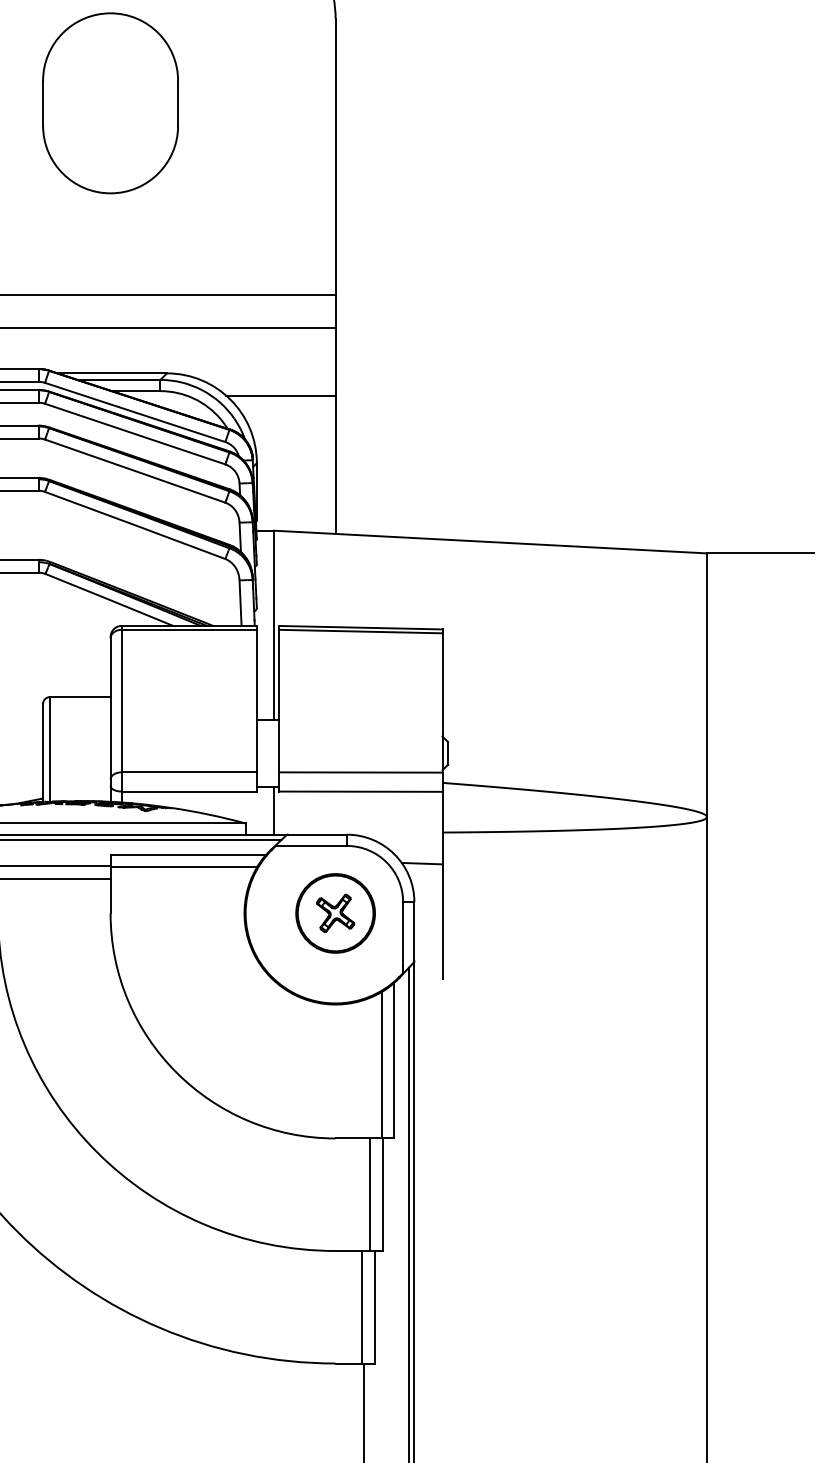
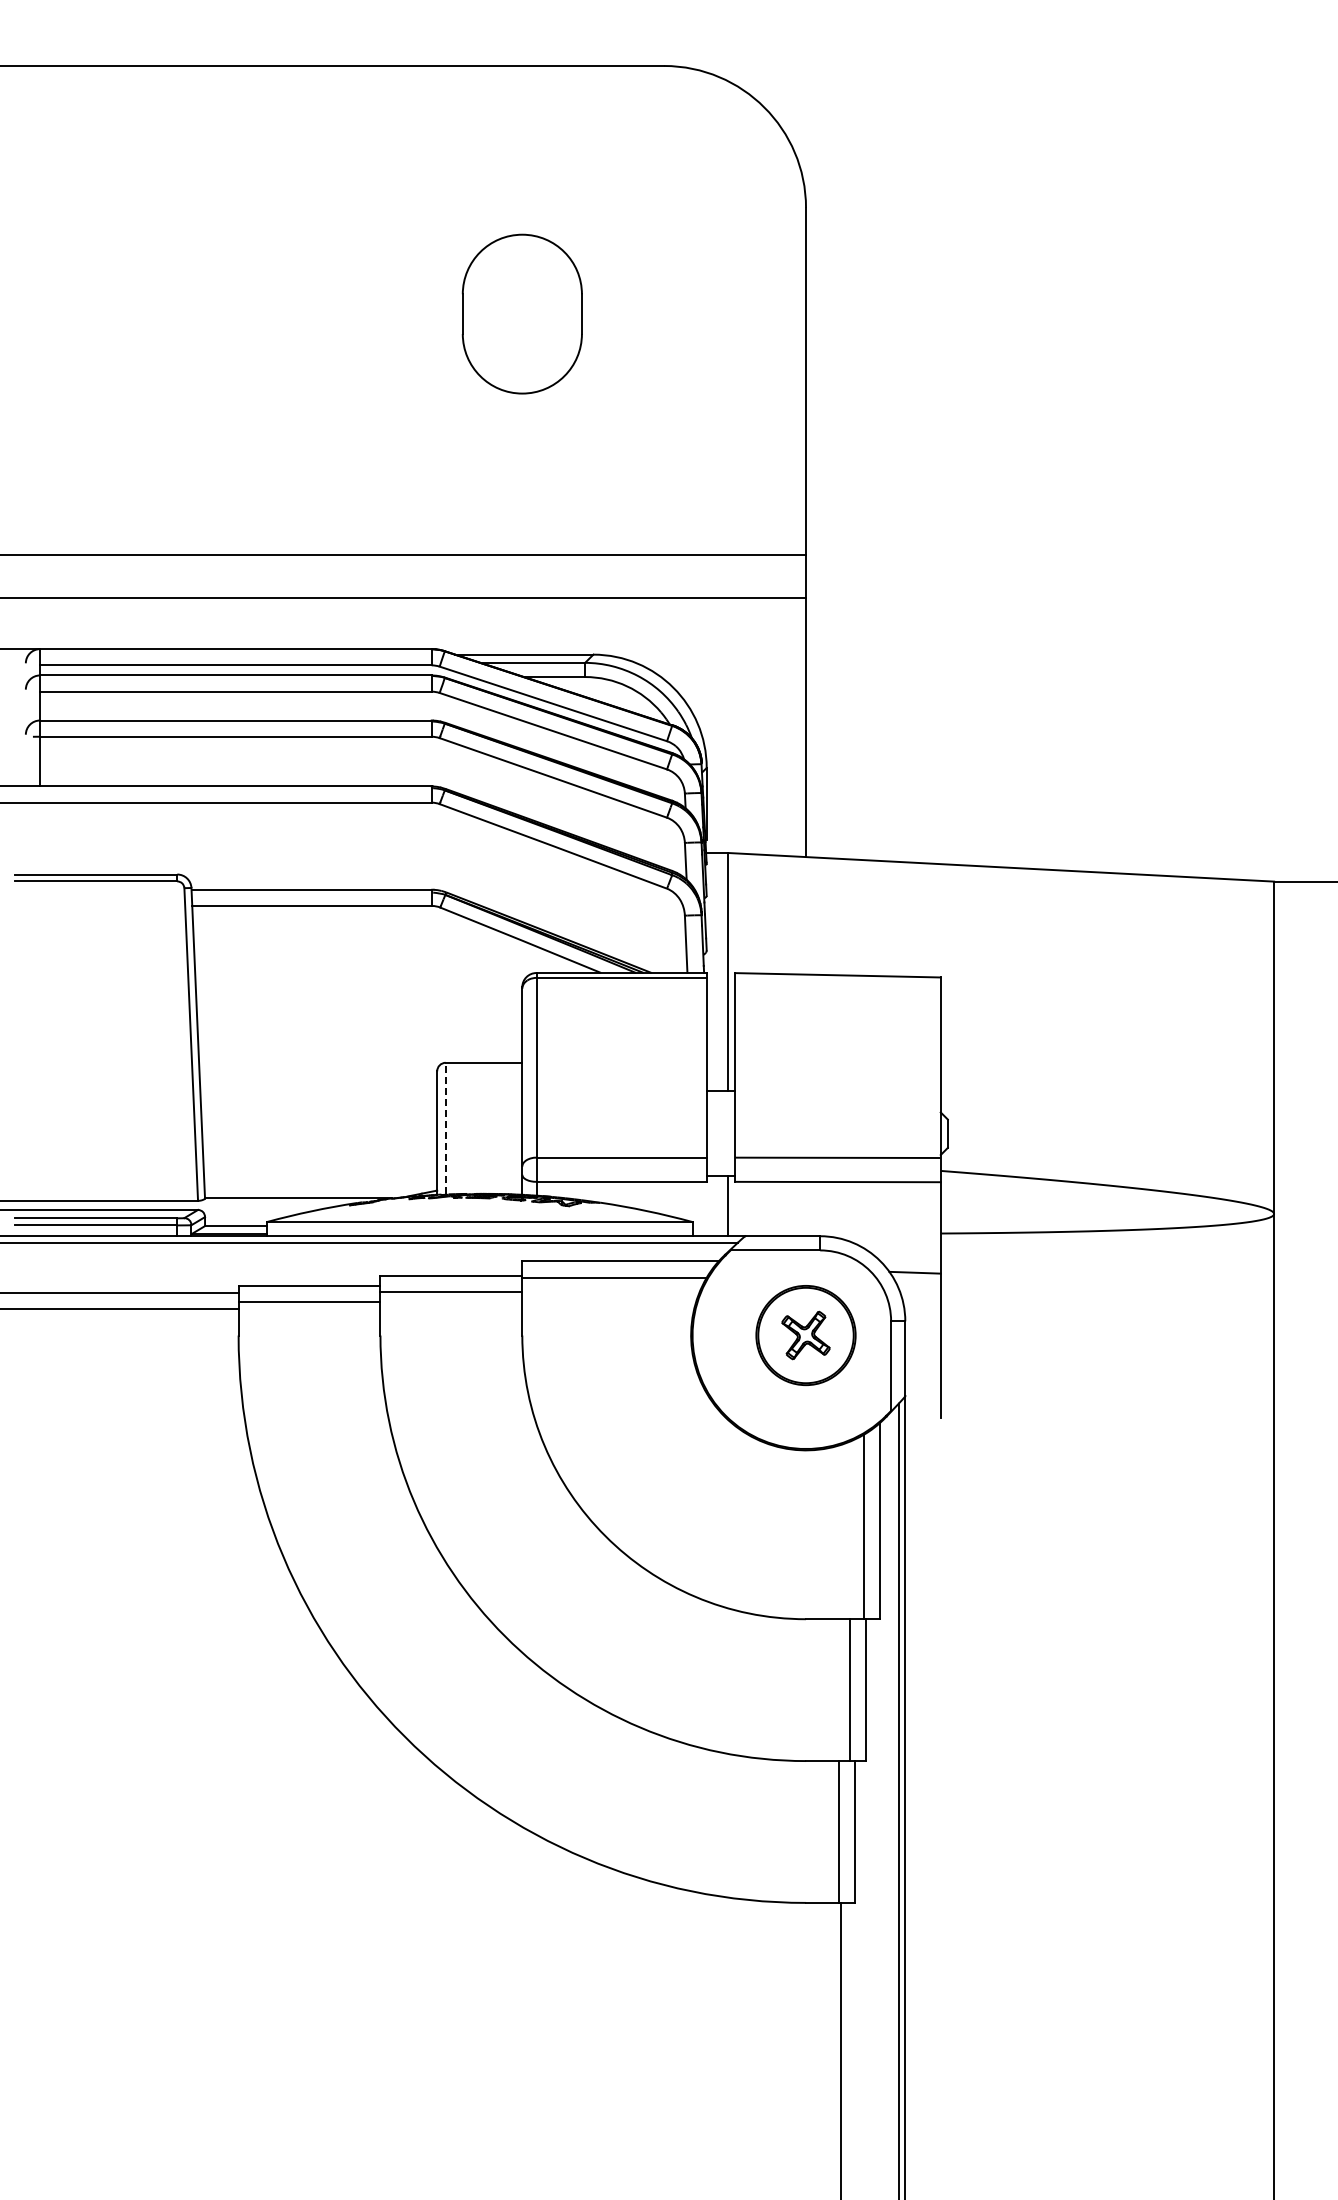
part: (110, 102) -> (522, 313), size x0.7
line: (281, 396) -> (737, 683), removed
line: (360, 631) -> (837, 979), removed
line: (49, 749) -> (445, 1128), solid -> dashed

